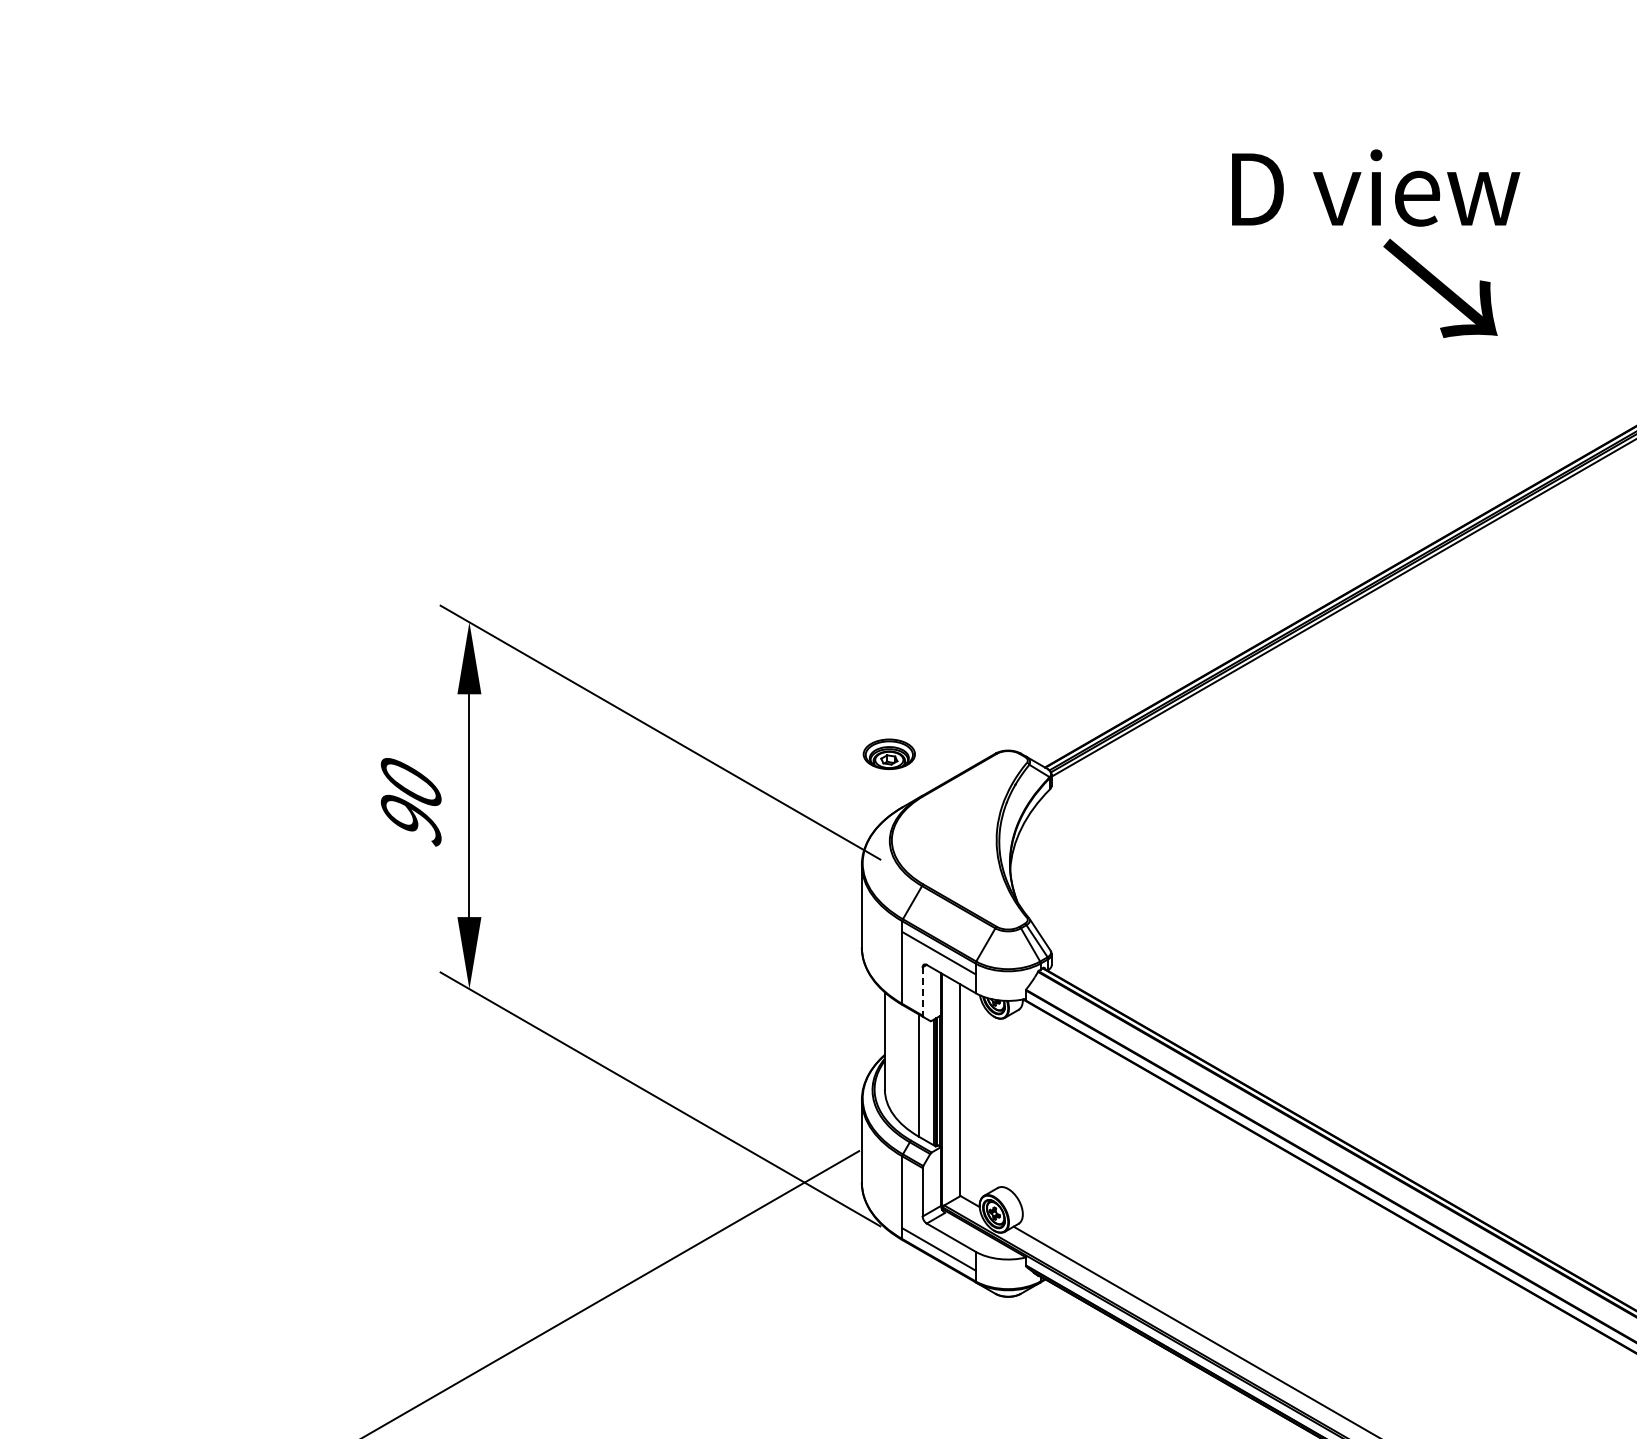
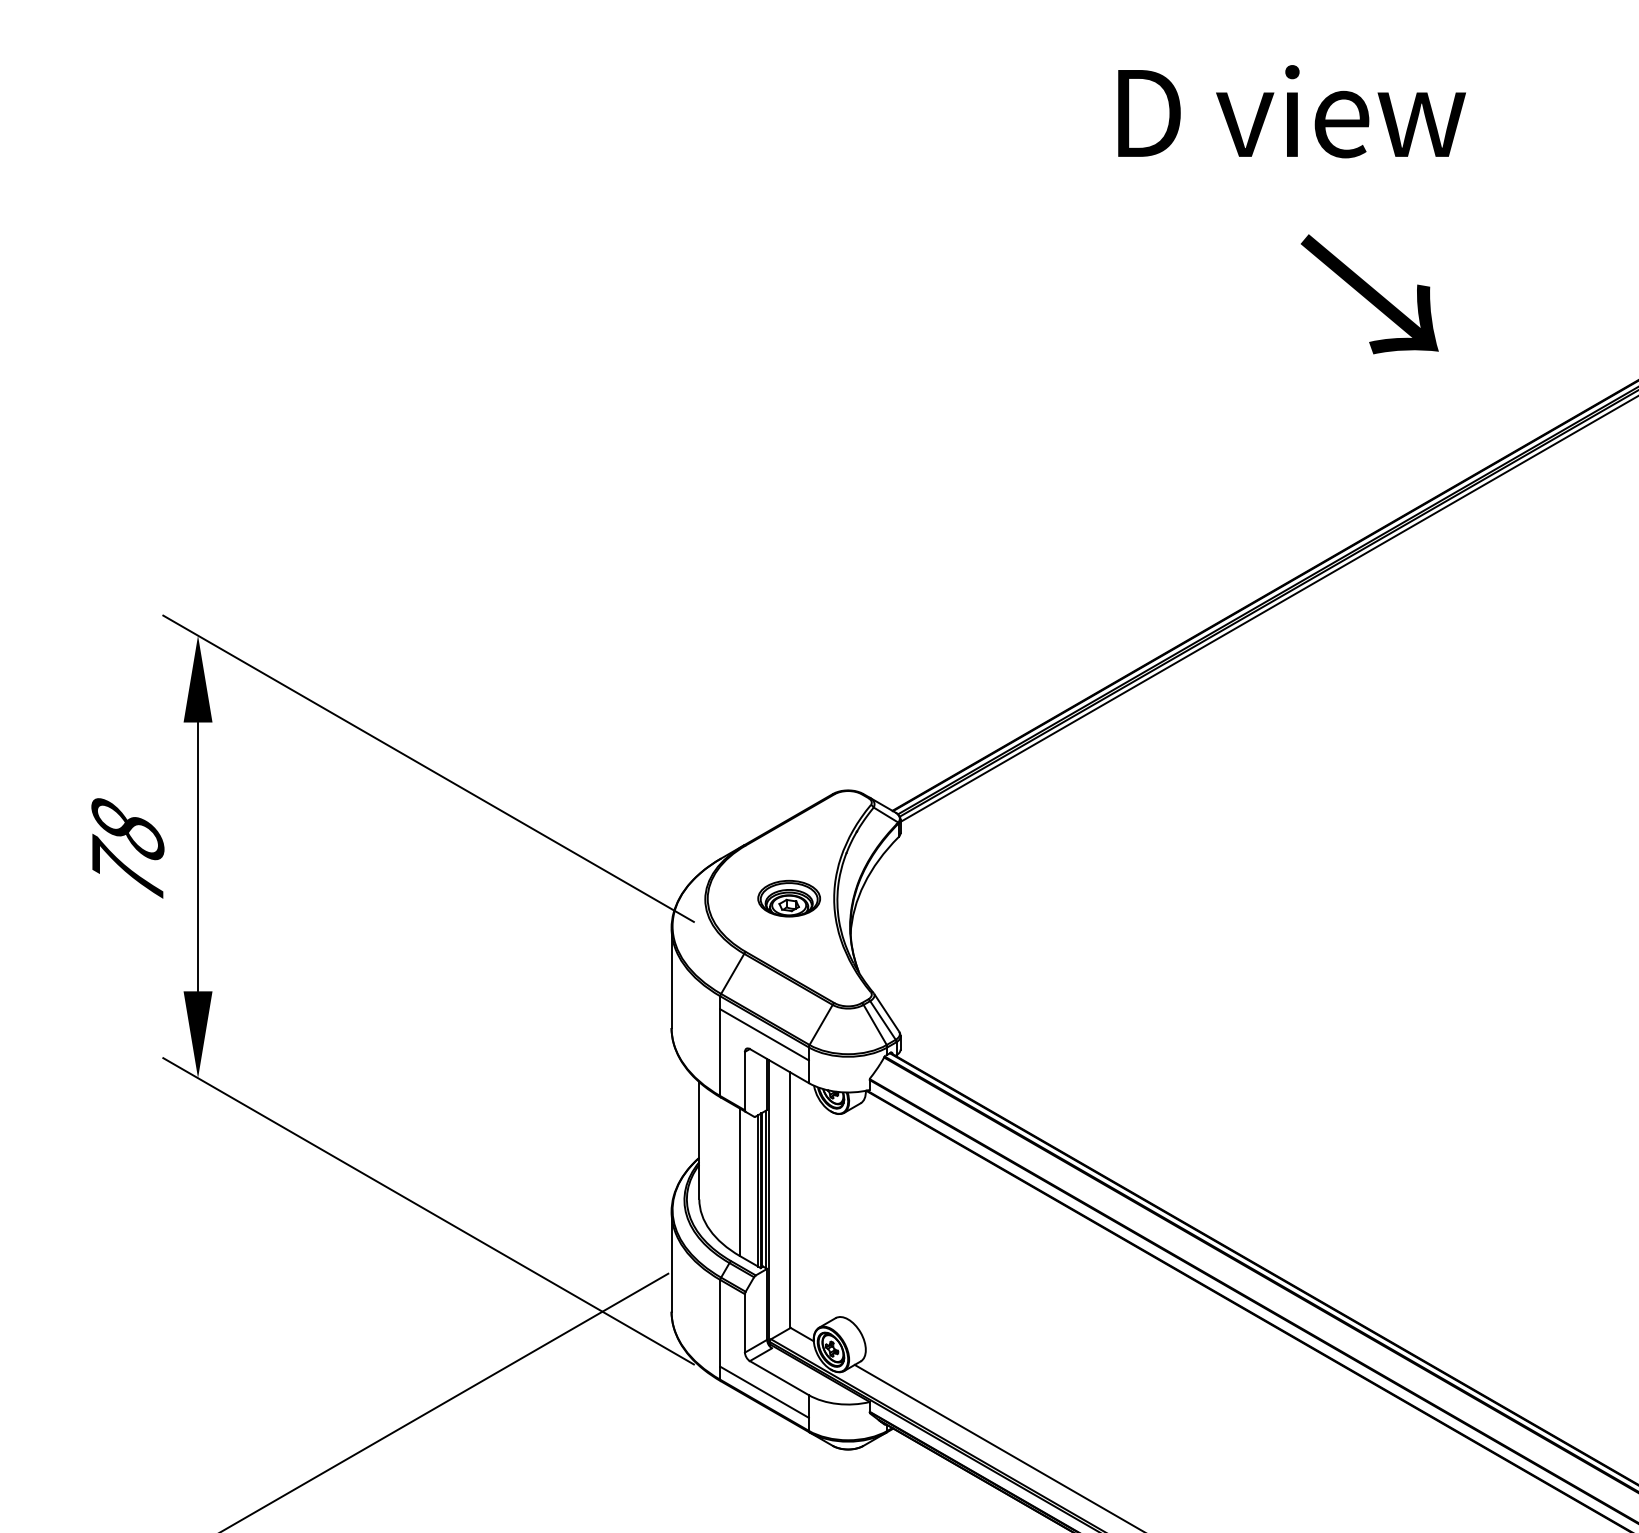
text: (1440, 288) -> (1369, 294), moved
part: (888, 753) -> (788, 897), moved
text: (410, 801) -> (126, 851), 90 -> 78
line: (922, 991) -> (744, 1081), dashed -> solid

